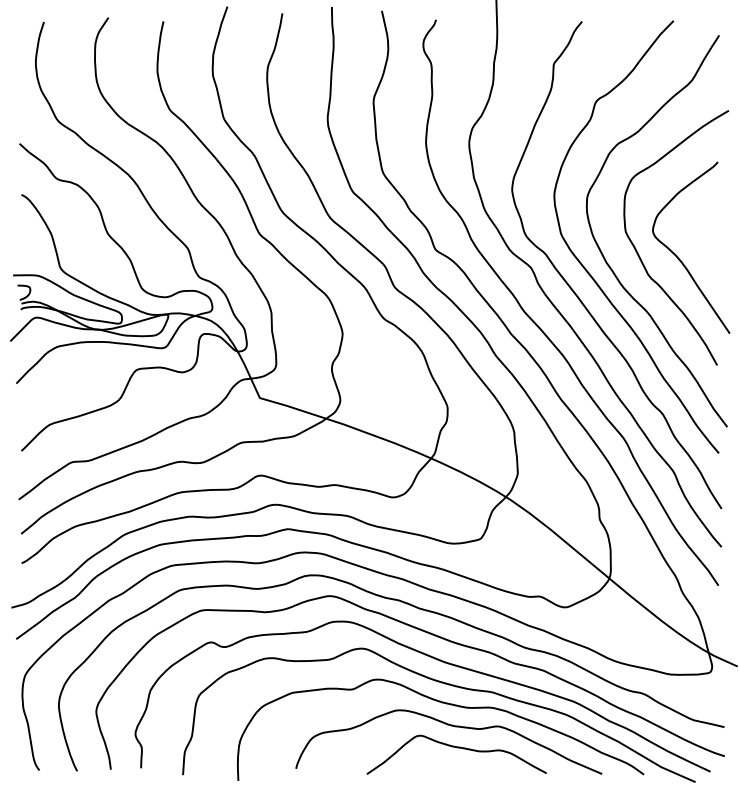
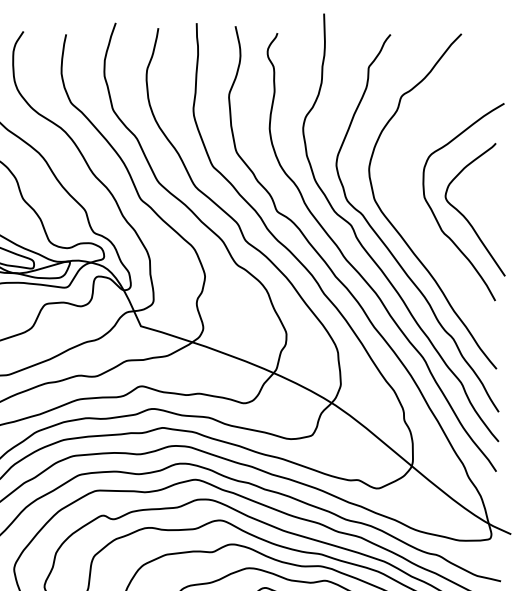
curve: (611, 267) -> (413, 225), removed

